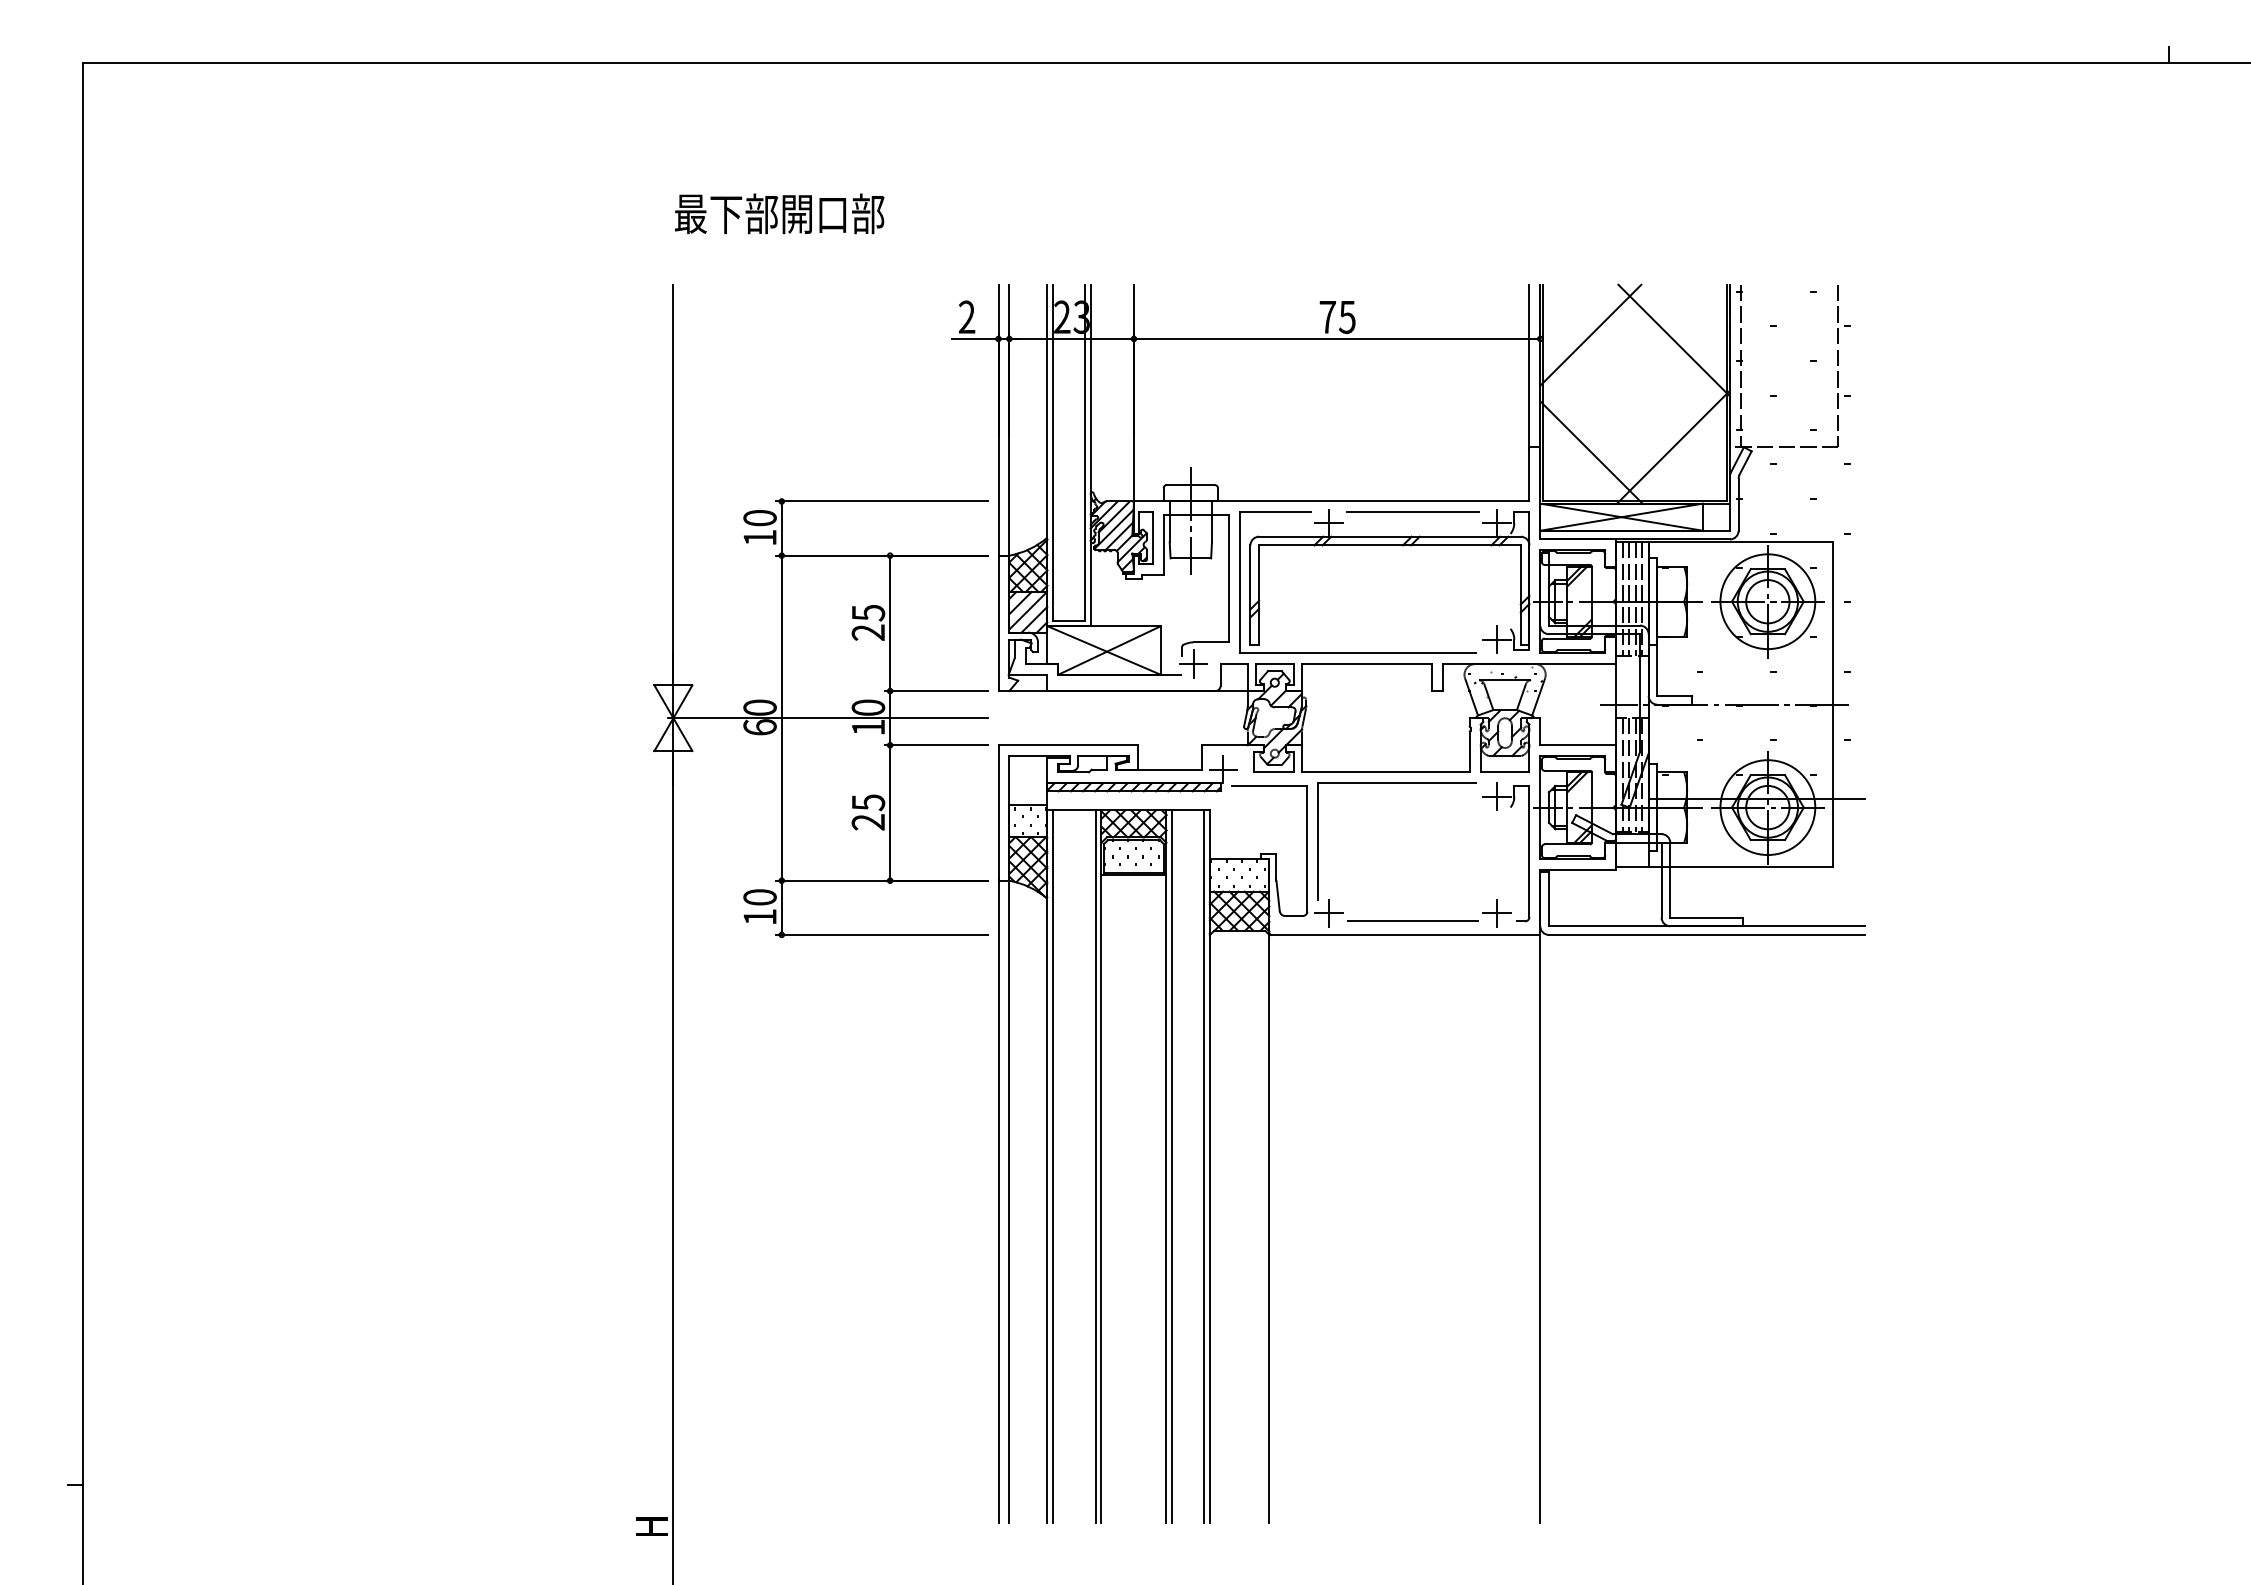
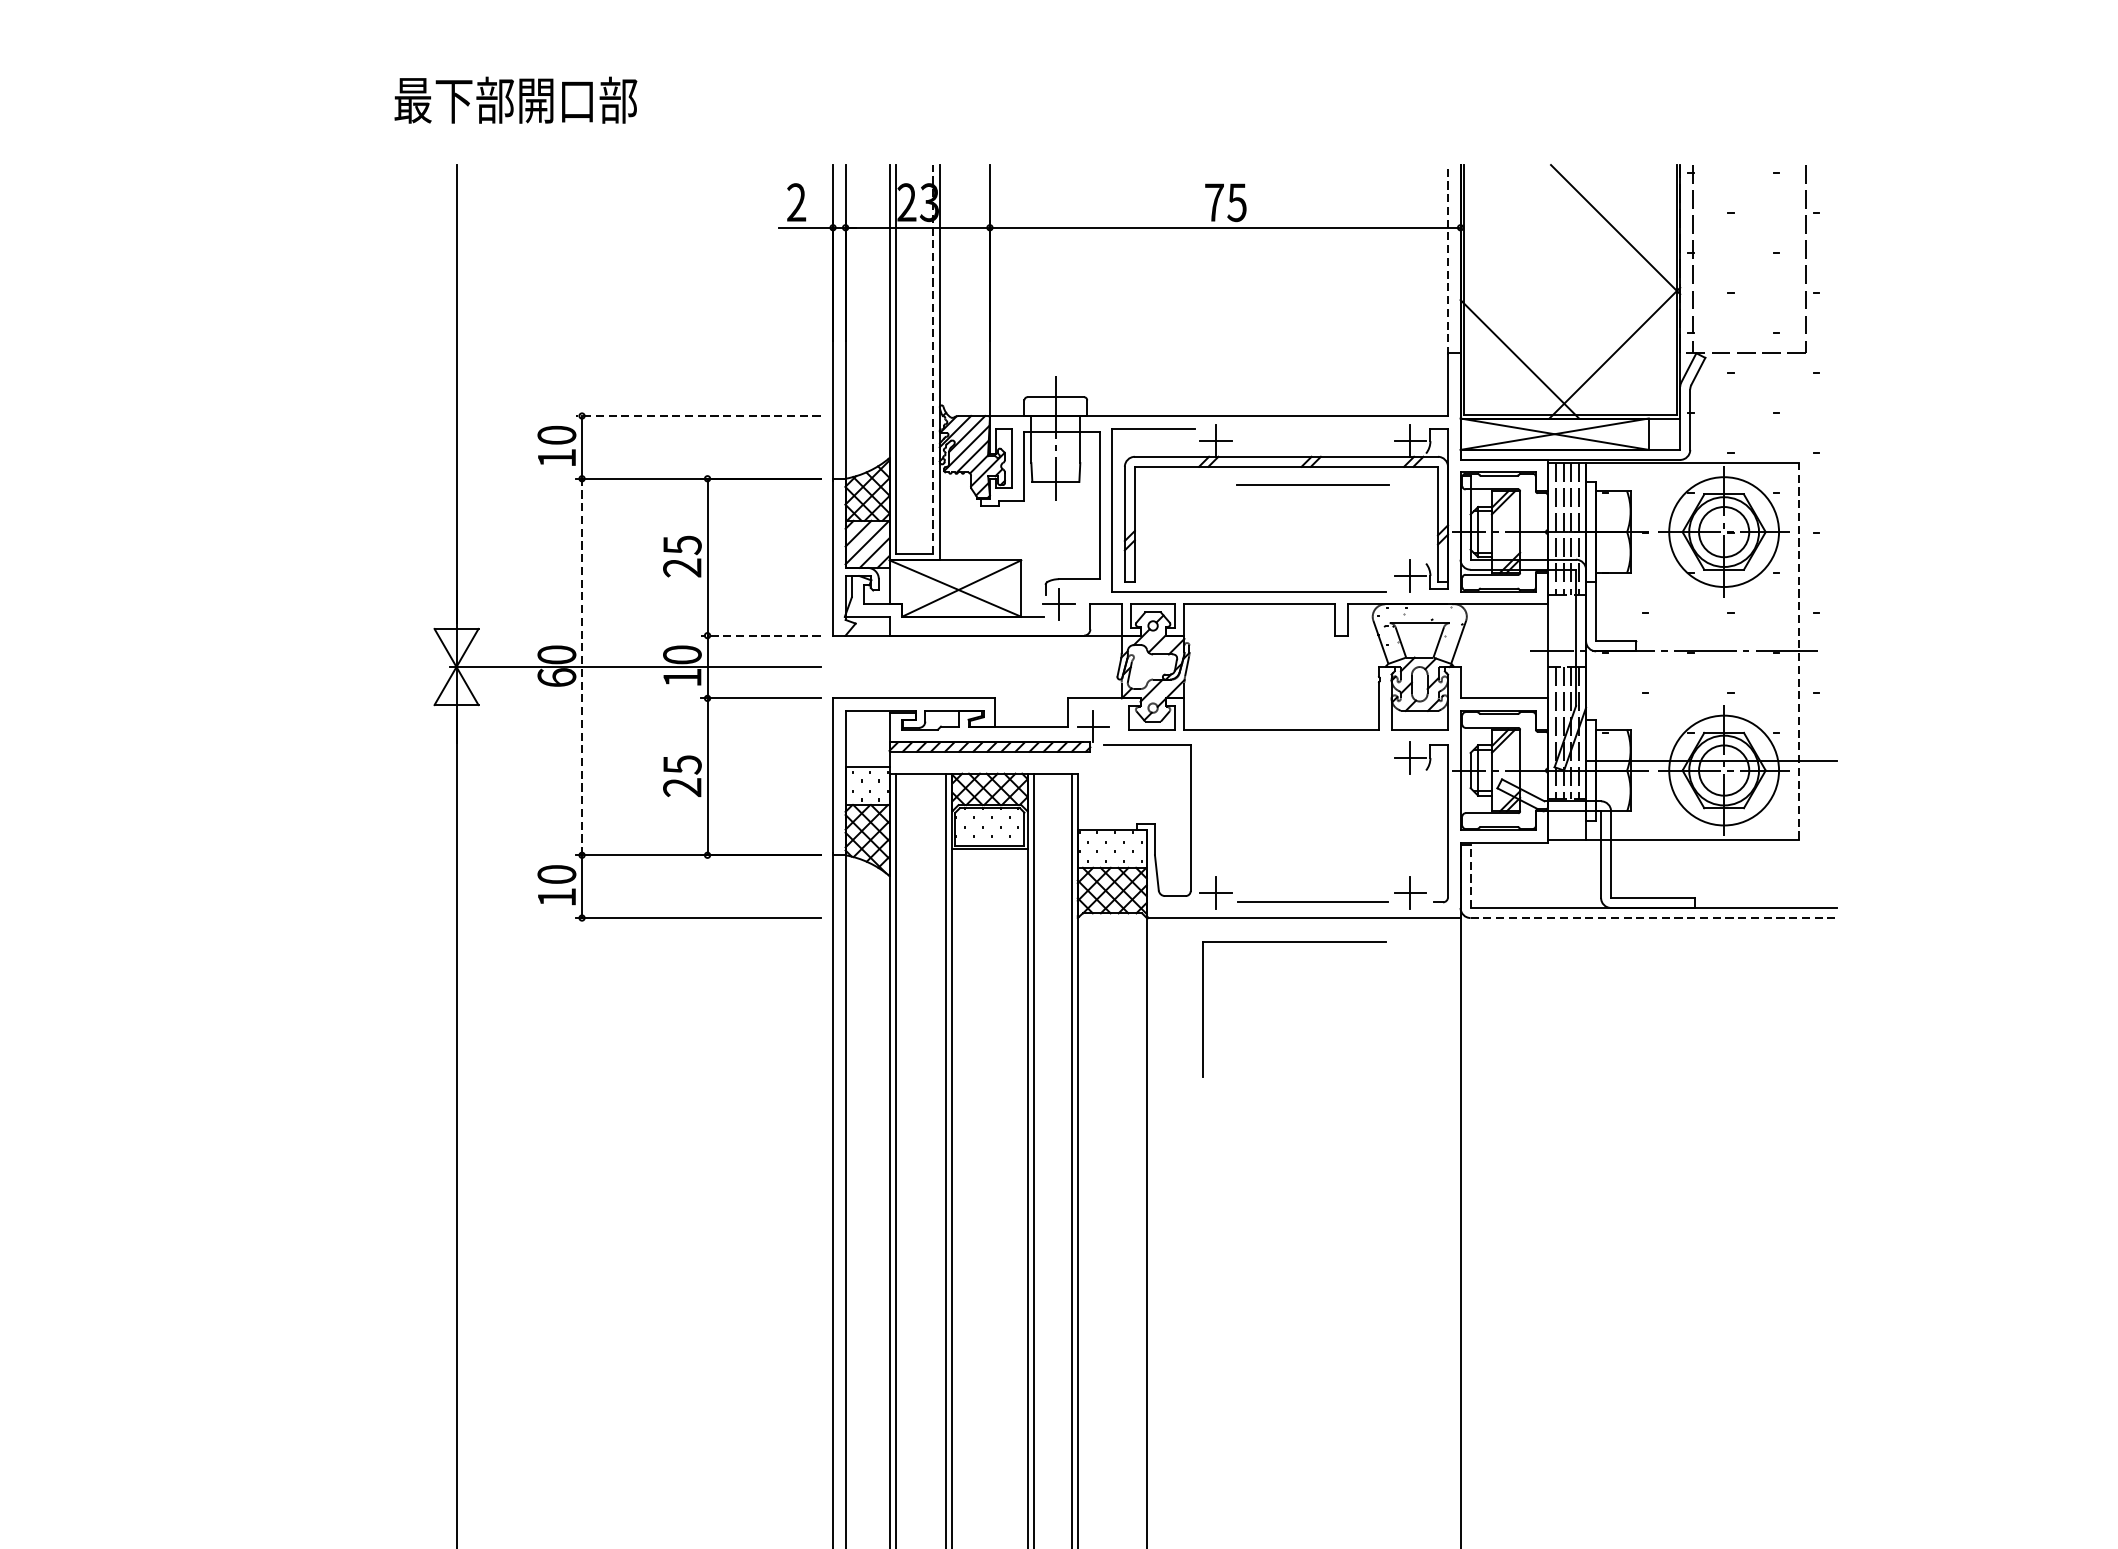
text: (779, 213) -> (515, 99), moved
line: (1590, 334) -> (1518, 222), removed
line: (1529, 366) -> (1448, 259), solid -> dashed
line: (1085, 452) -> (933, 359), solid -> dashed
line: (882, 501) -> (698, 416), solid -> dashed
line: (1412, 511) -> (1312, 484), moved
line: (935, 691) -> (760, 636), solid -> dashed
line: (1832, 704) -> (1798, 651), solid -> dashed
line: (781, 718) -> (581, 667), solid -> dashed
part: (1396, 783) -> (1294, 941), moved
line: (1548, 898) -> (1470, 875), solid -> dashed
line: (1707, 934) -> (1654, 917), solid -> dashed

